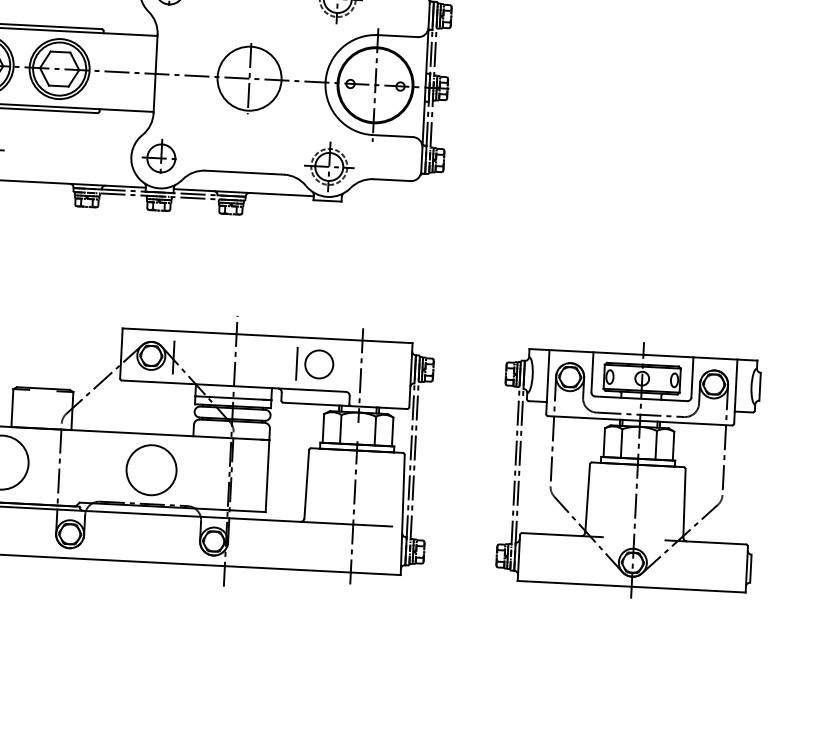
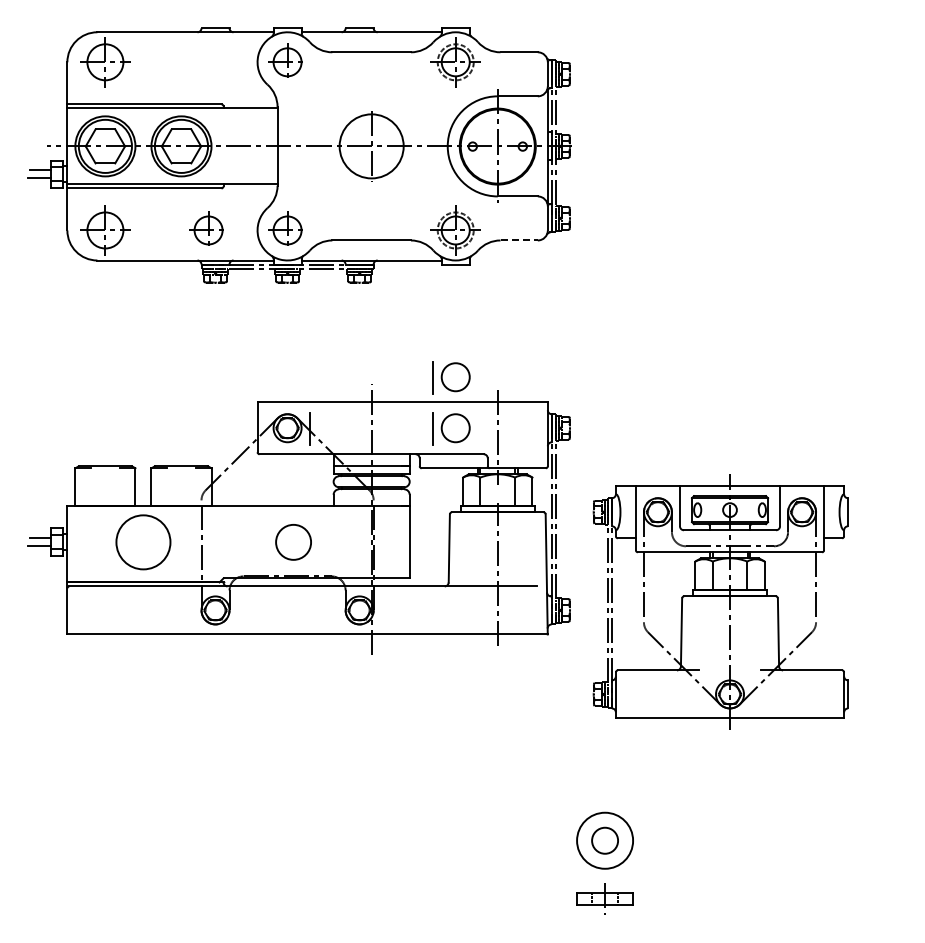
part: (80, 152) -> (206, 228), added
line: (392, 180) -> (519, 240), solid -> dashed
part: (317, 313) -> (451, 377), added
part: (628, 469) -> (720, 601), moved
circle: (151, 470) -> (293, 542), size x0.7

